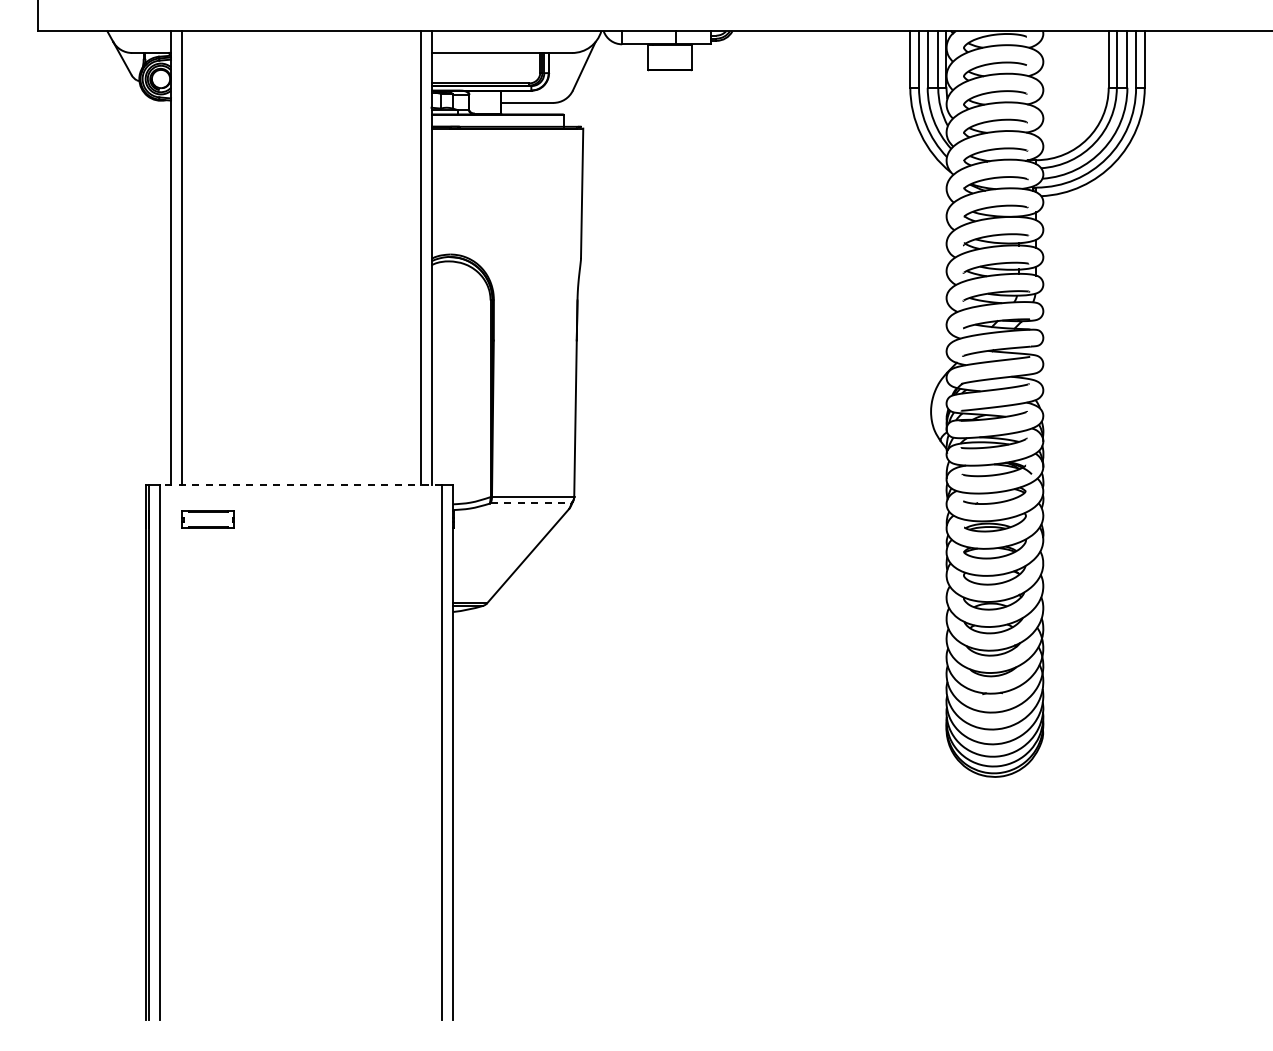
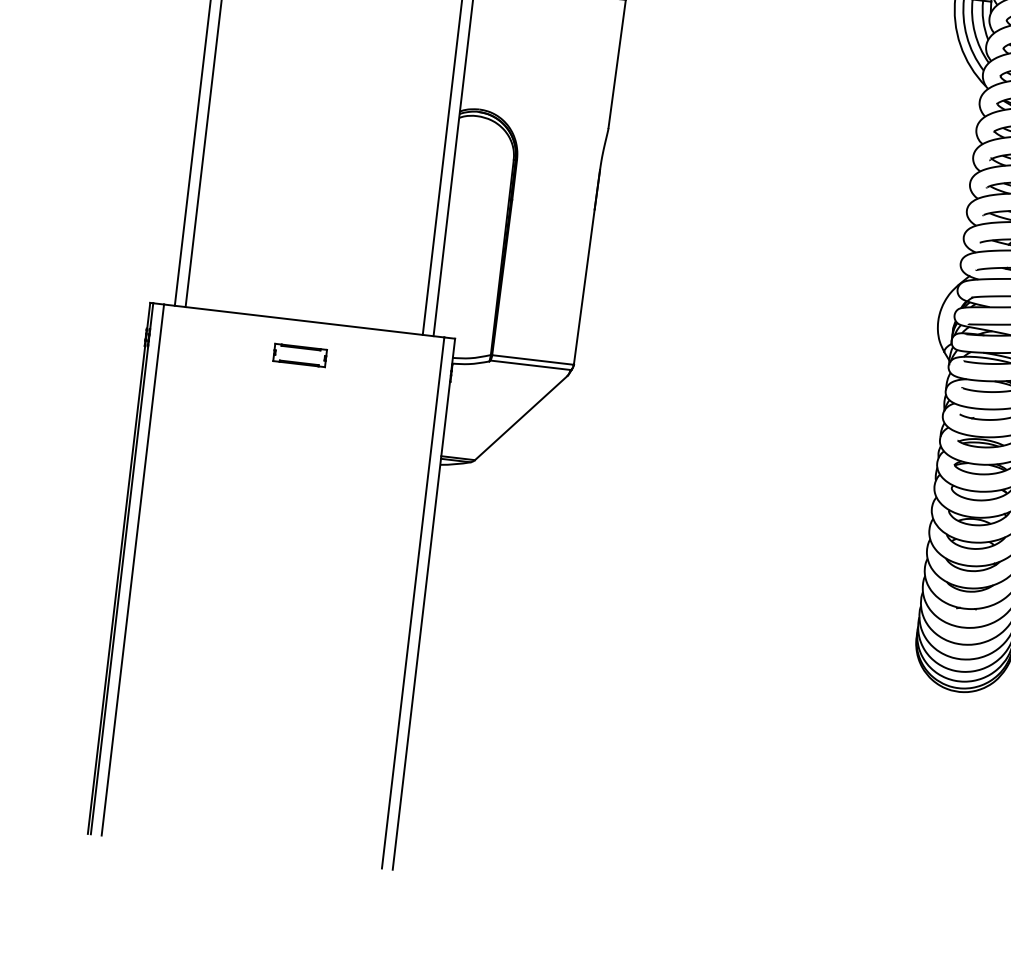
line: (300, 485) -> (303, 321), dashed -> solid
line: (531, 502) -> (530, 365), dashed -> solid
part: (207, 519) -> (299, 355), moved

